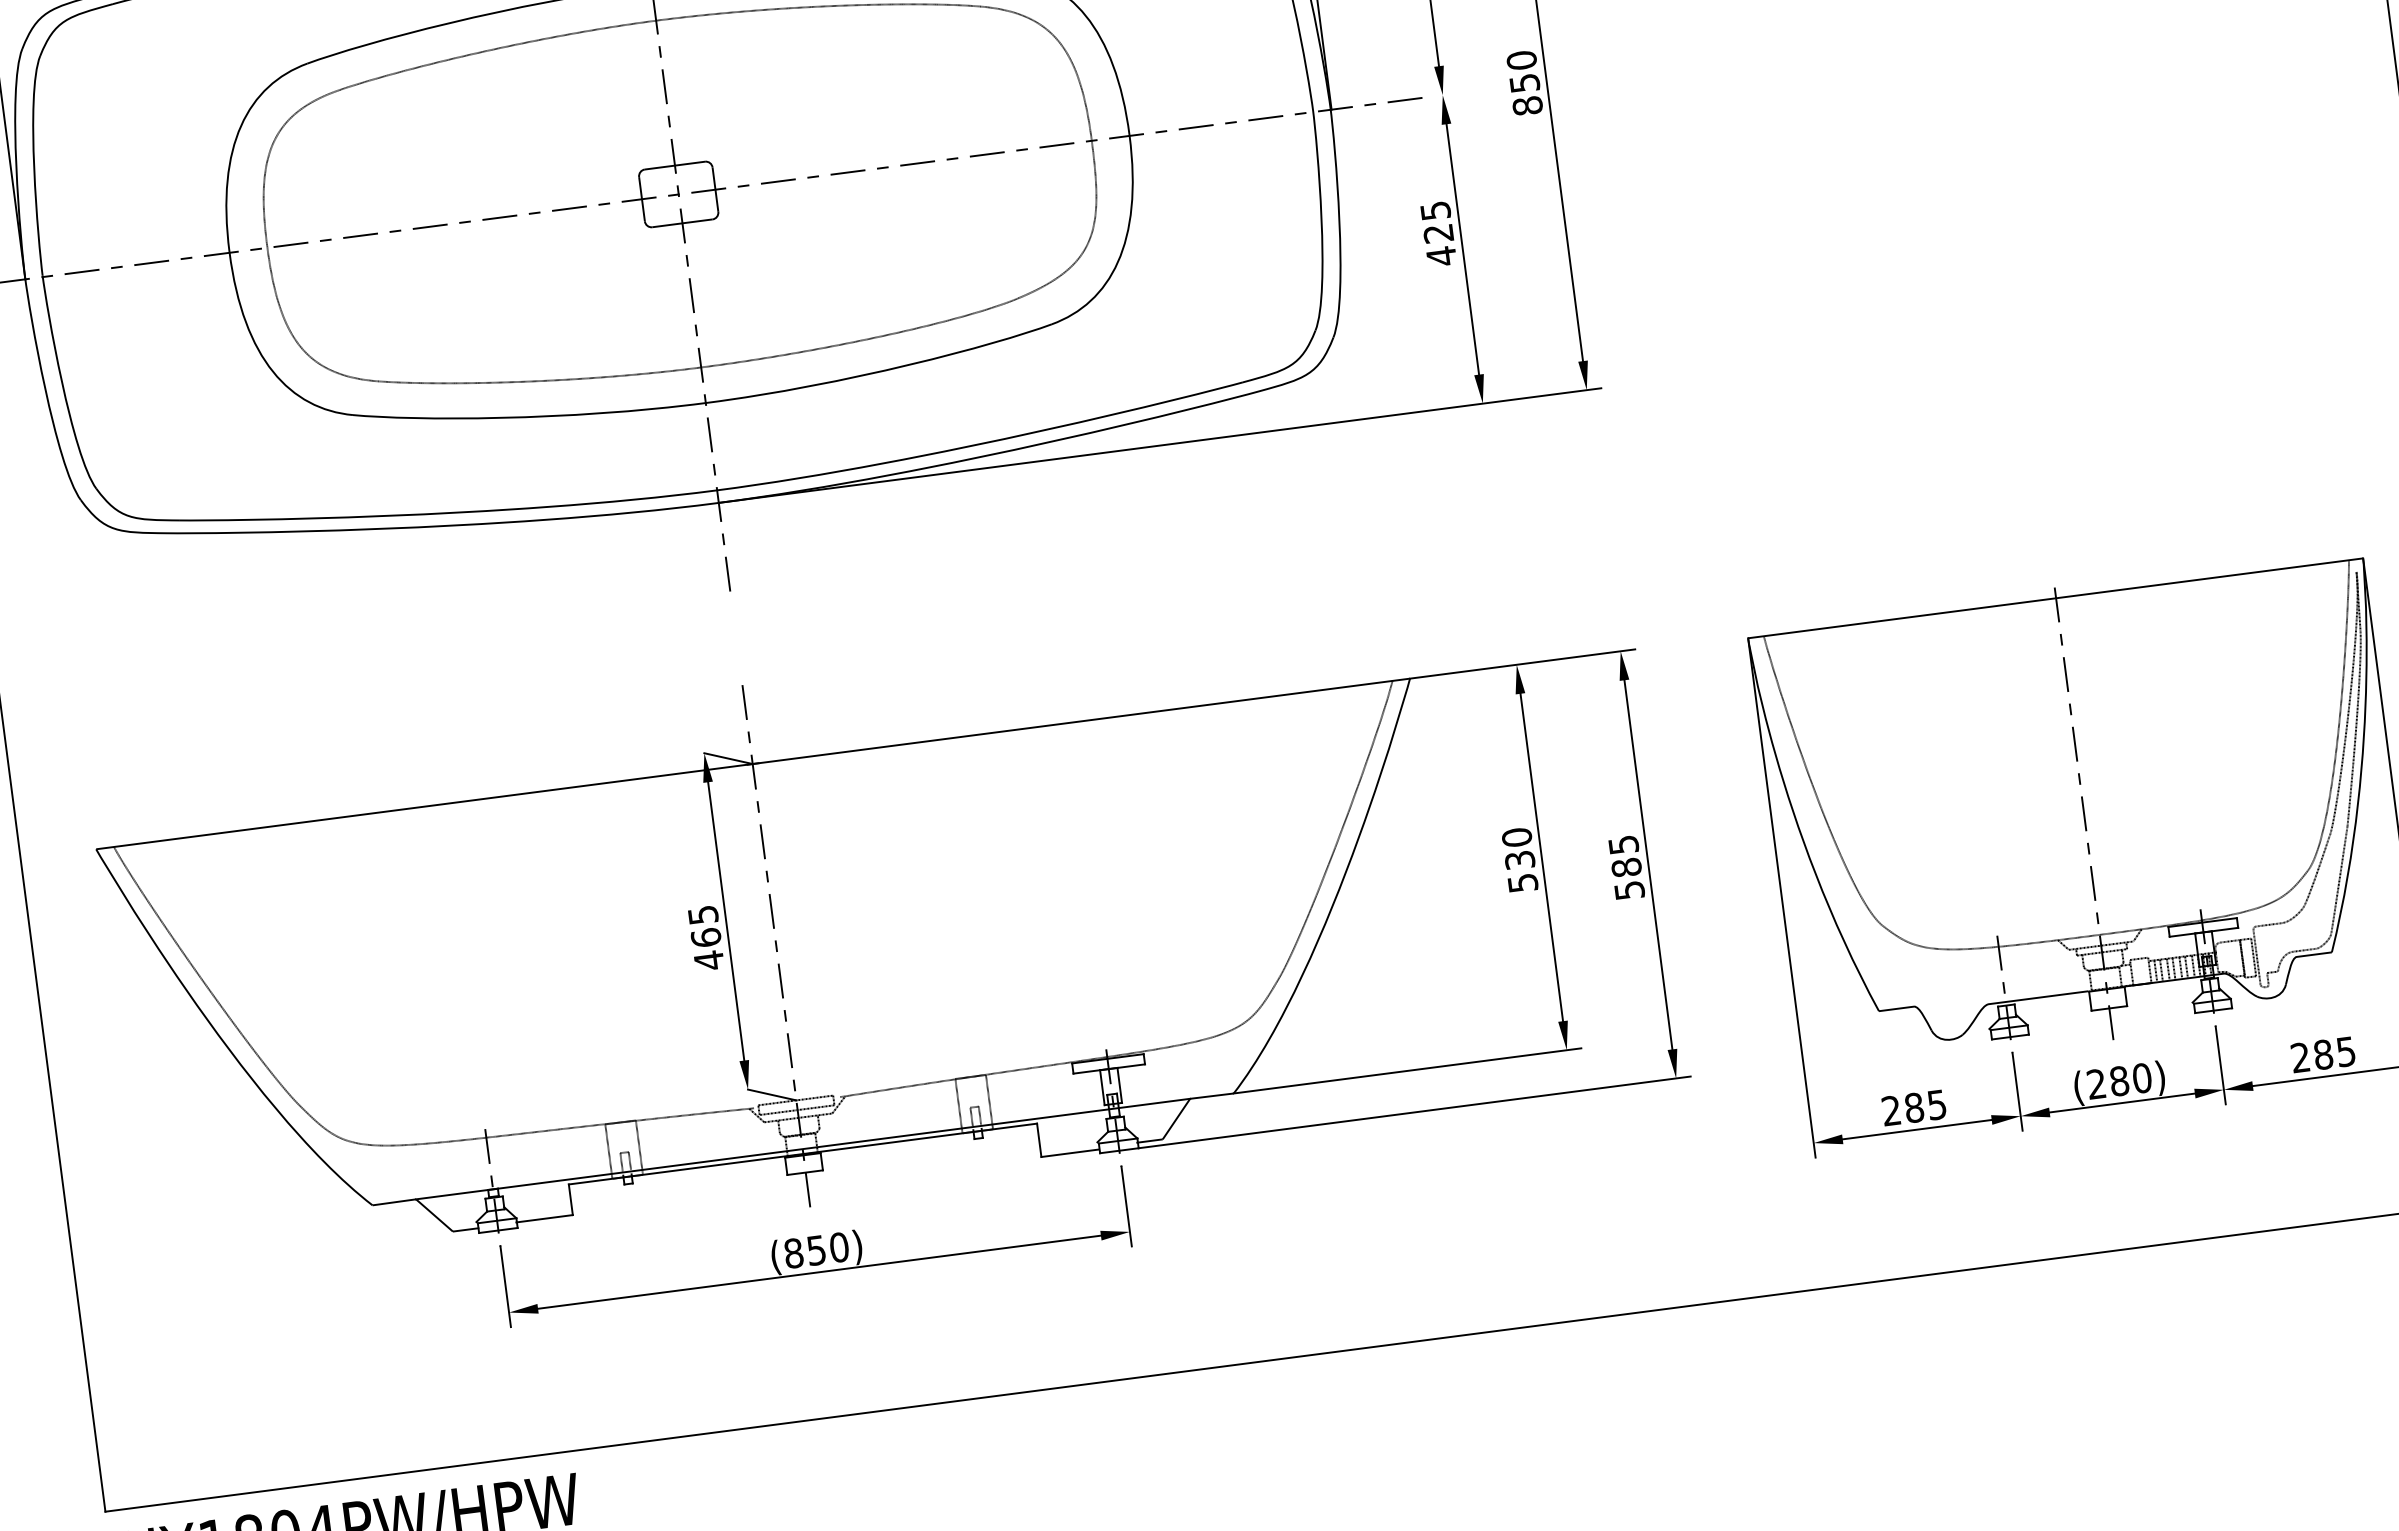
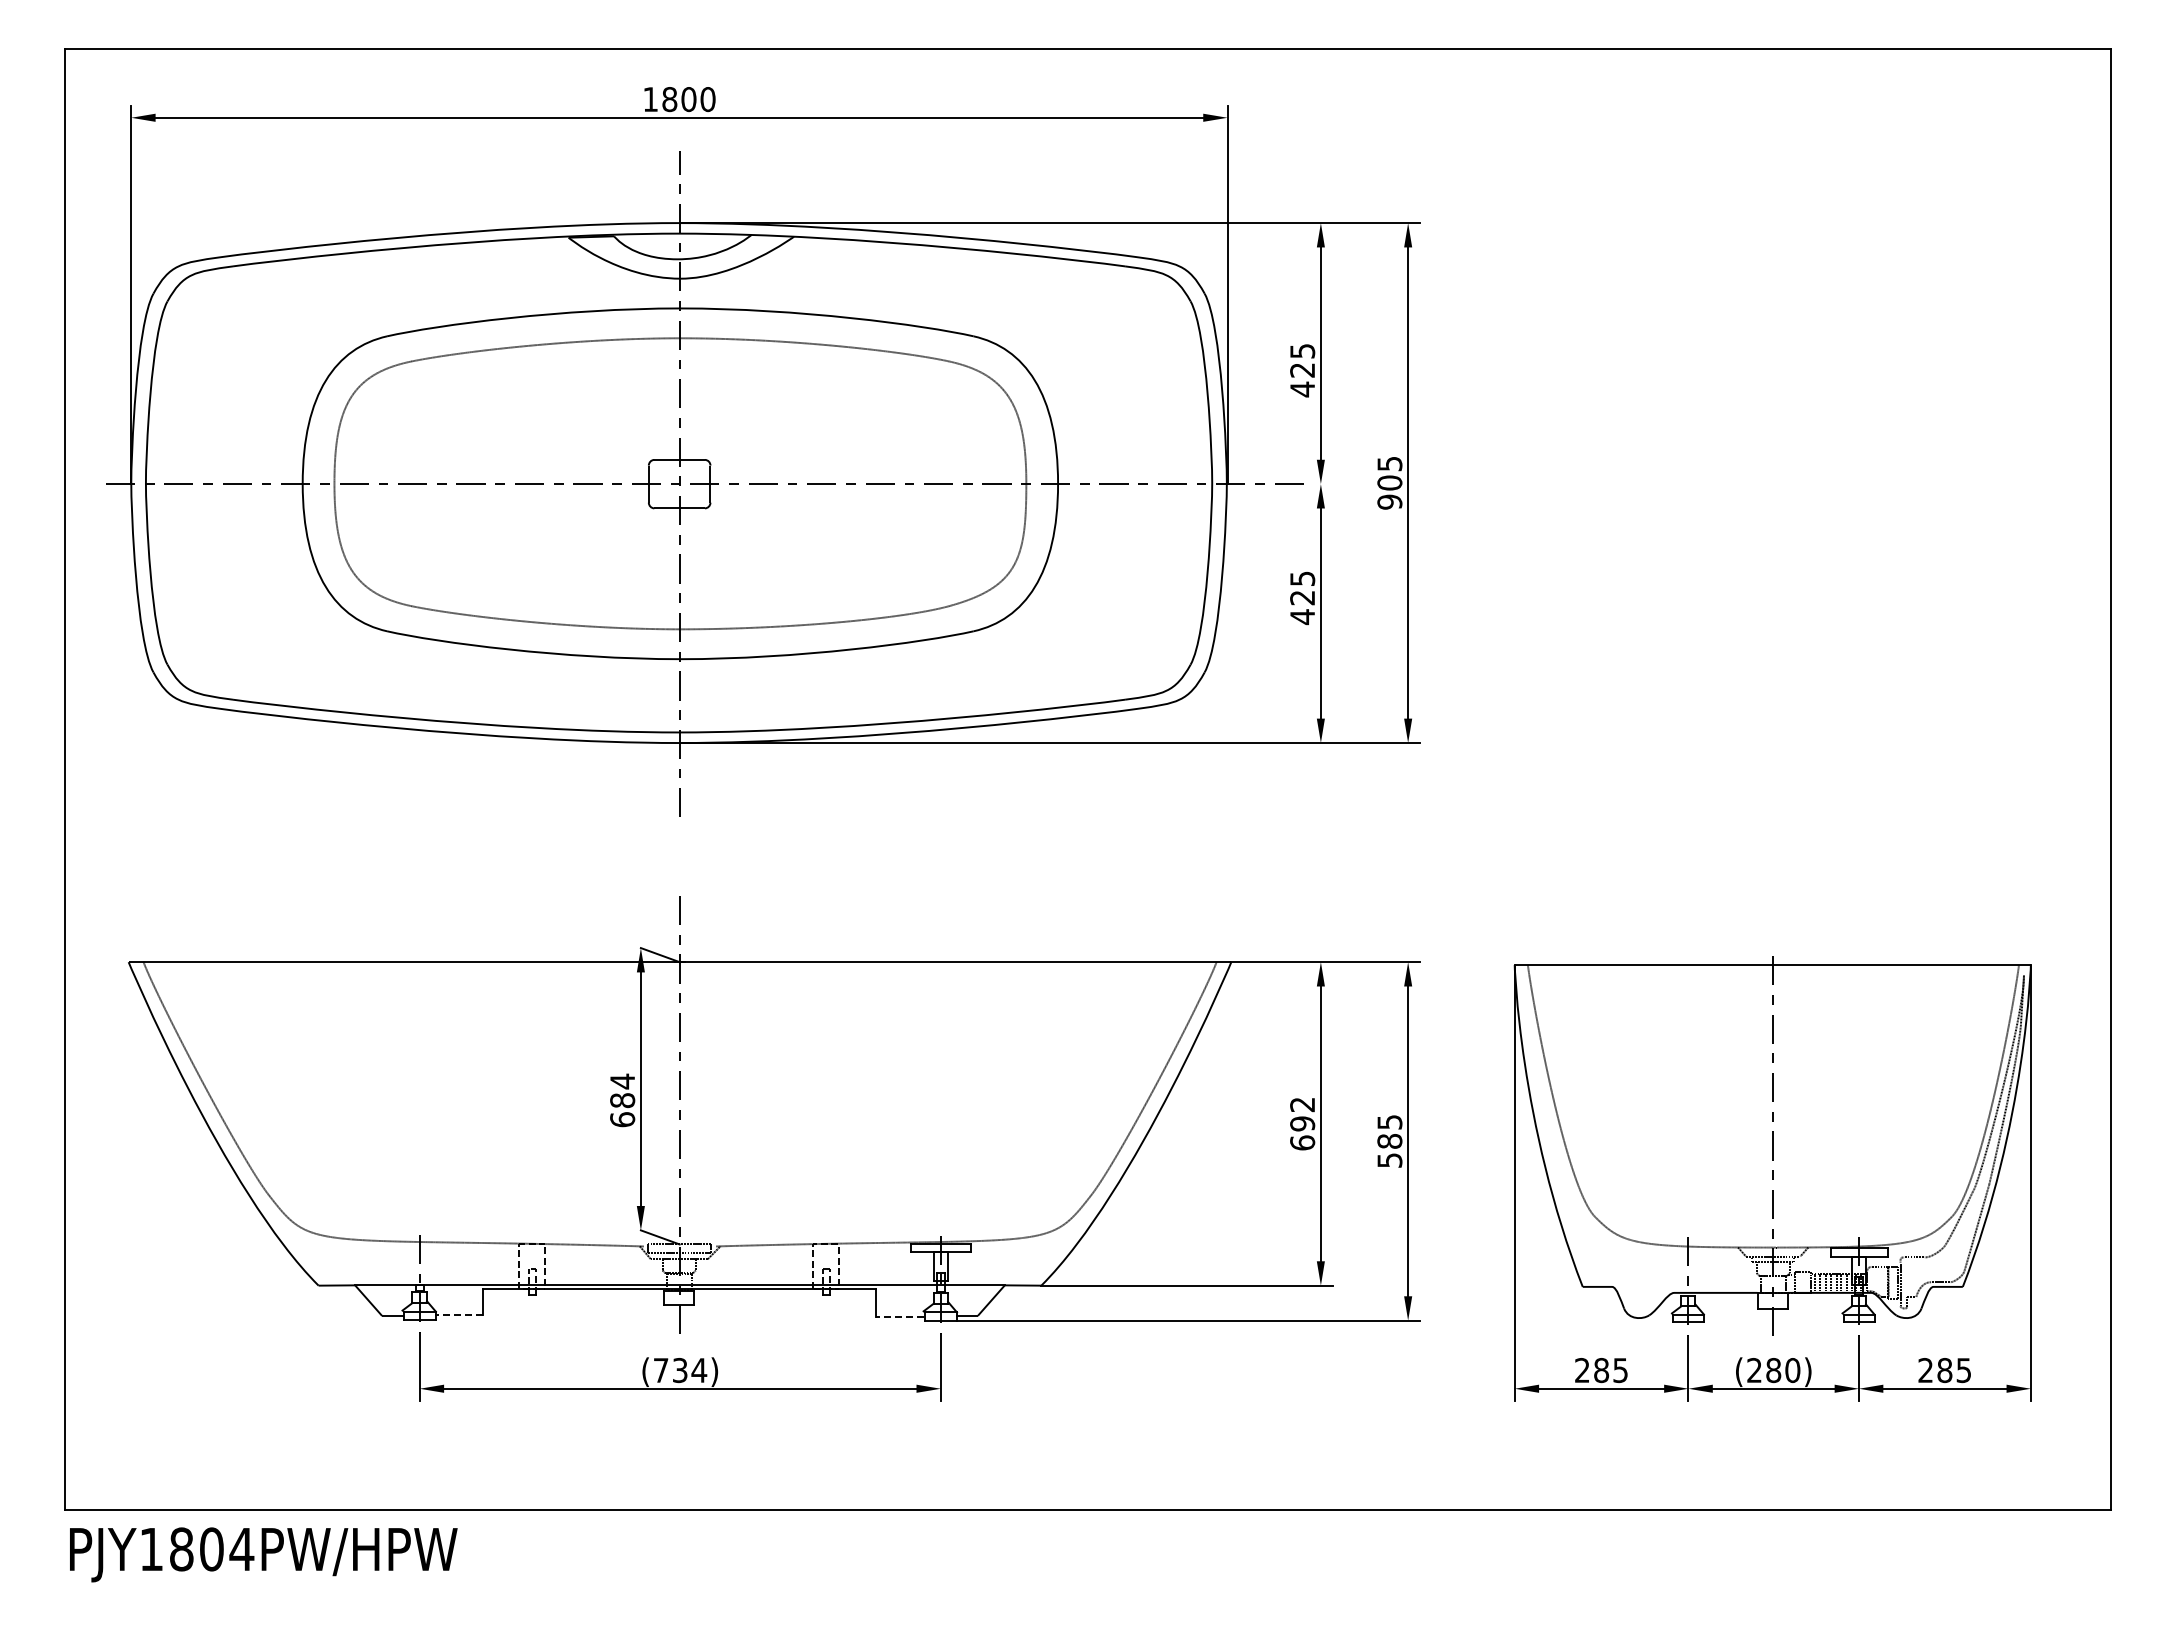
text: (1524, 82) -> (1389, 482), 850 -> 905
text: (1519, 859) -> (1302, 1123), 530 -> 692
text: (706, 937) -> (622, 1100), 465 -> 684
line: (1069, 1153) -> (899, 1317), solid -> dashed
line: (545, 1219) -> (459, 1315), solid -> dashed
text: (816, 1250) -> (680, 1370), (850) -> (734)

